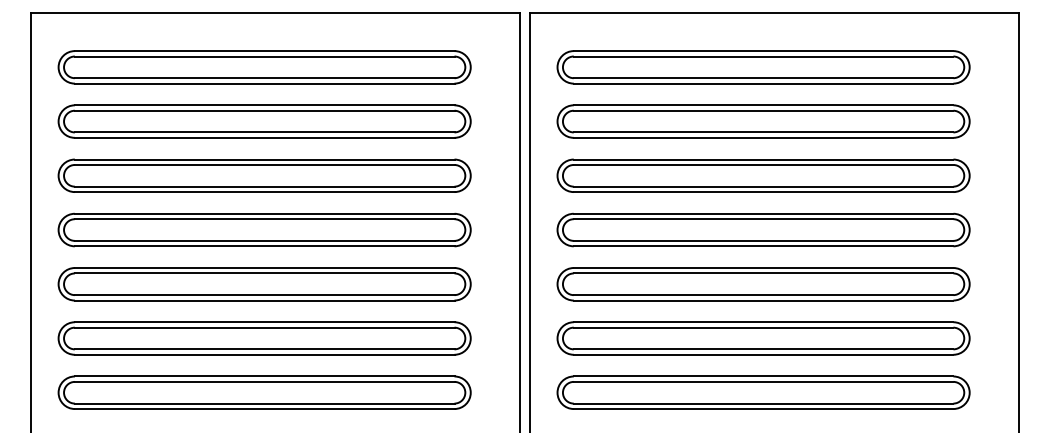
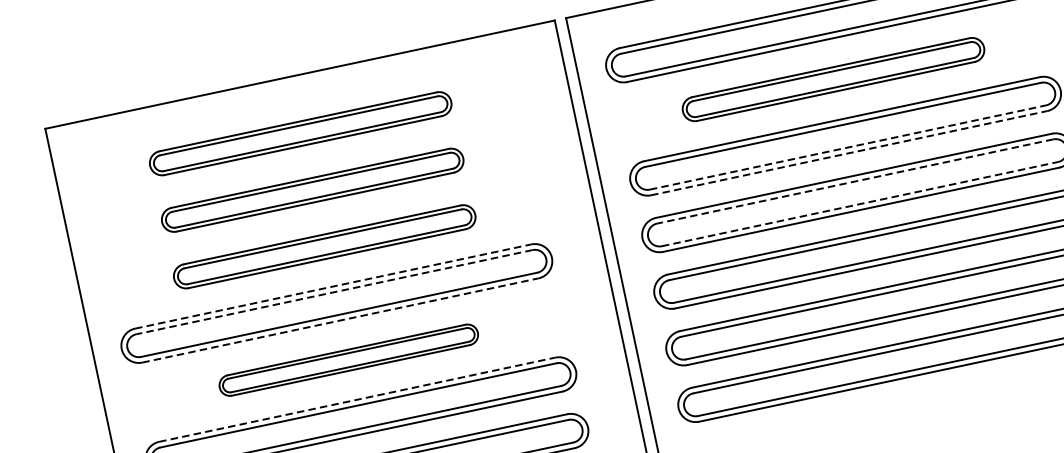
part: (264, 67) -> (300, 133), size x0.7
part: (264, 121) -> (312, 190), size x0.7
part: (763, 121) -> (833, 79), size x0.7
part: (264, 175) -> (324, 246), size x0.7
line: (763, 186) -> (847, 147), solid -> dashed
line: (763, 192) -> (849, 153), solid -> dashed
line: (264, 213) -> (332, 286), solid -> dashed
line: (264, 219) -> (334, 292), solid -> dashed
line: (763, 219) -> (855, 181), solid -> dashed
line: (763, 240) -> (859, 203), solid -> dashed
line: (264, 246) -> (340, 320), solid -> dashed
part: (264, 284) -> (348, 360), size x0.6
line: (264, 322) -> (357, 400), solid -> dashed

